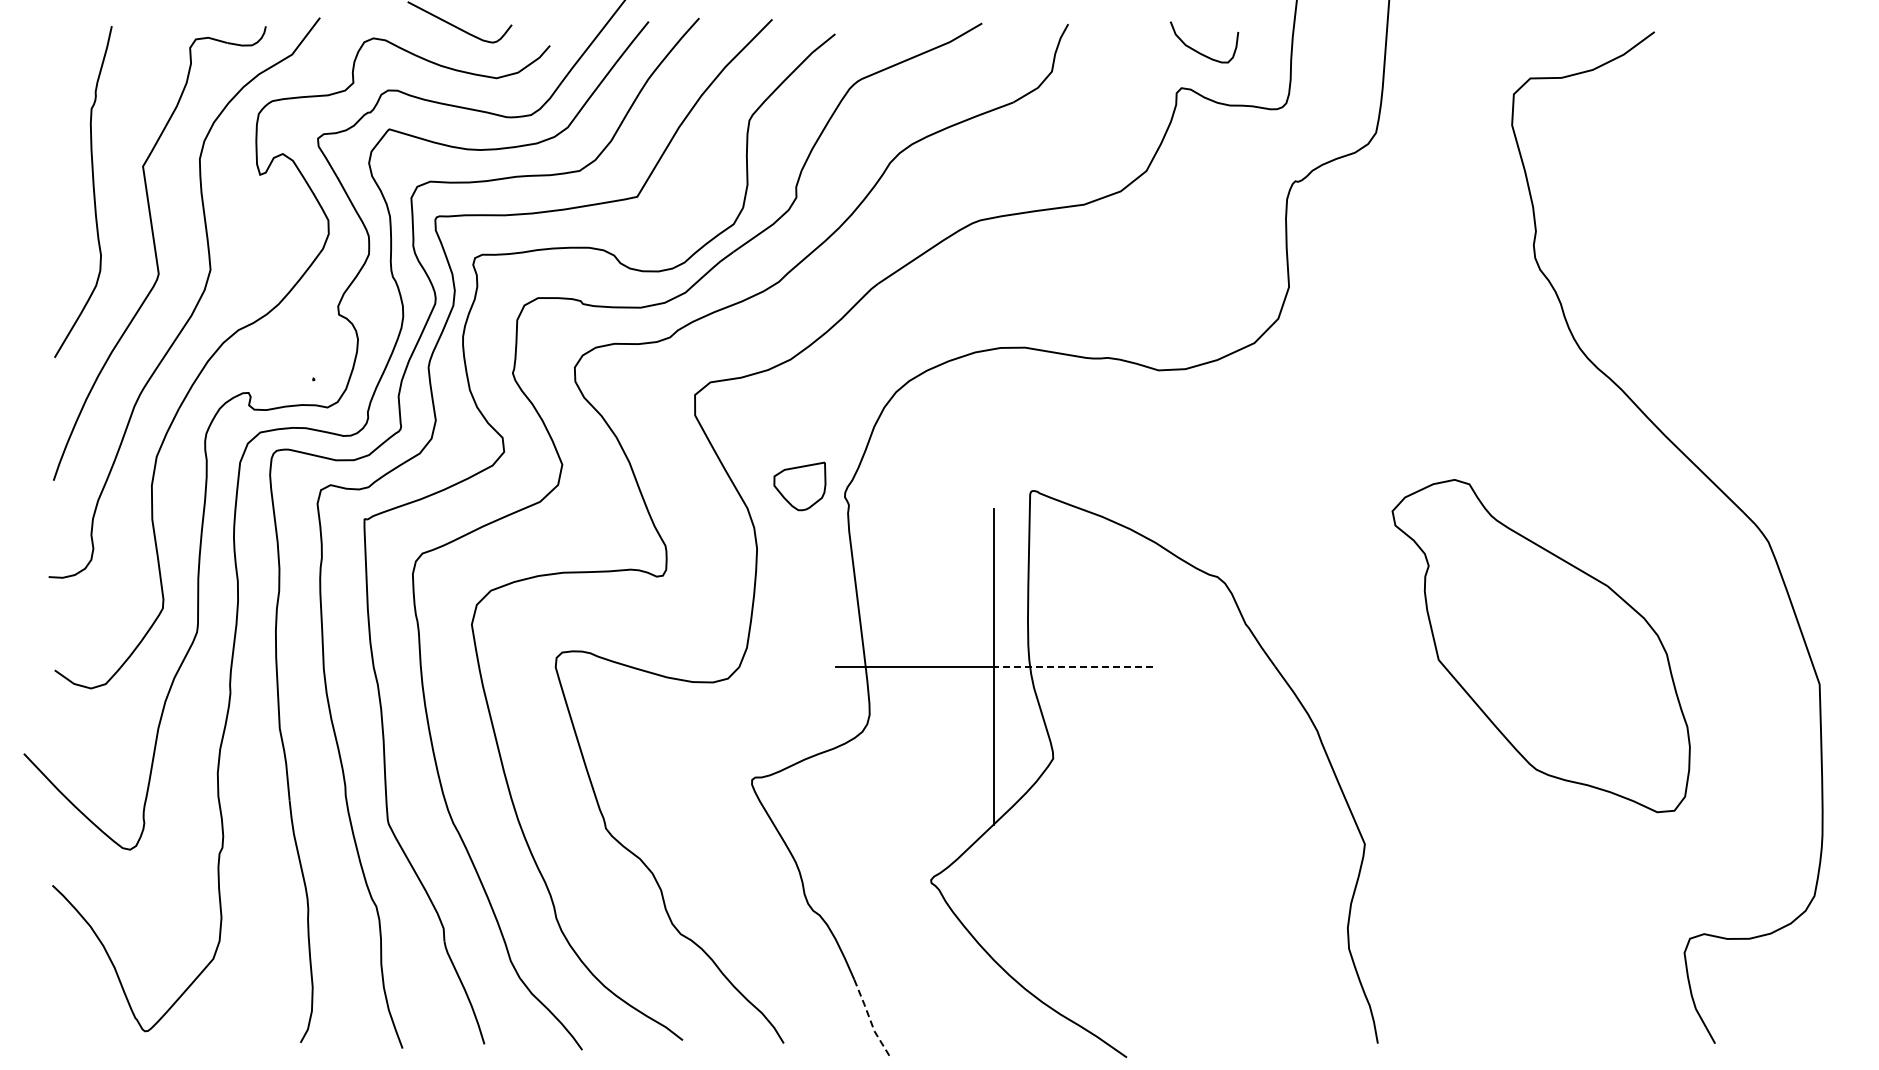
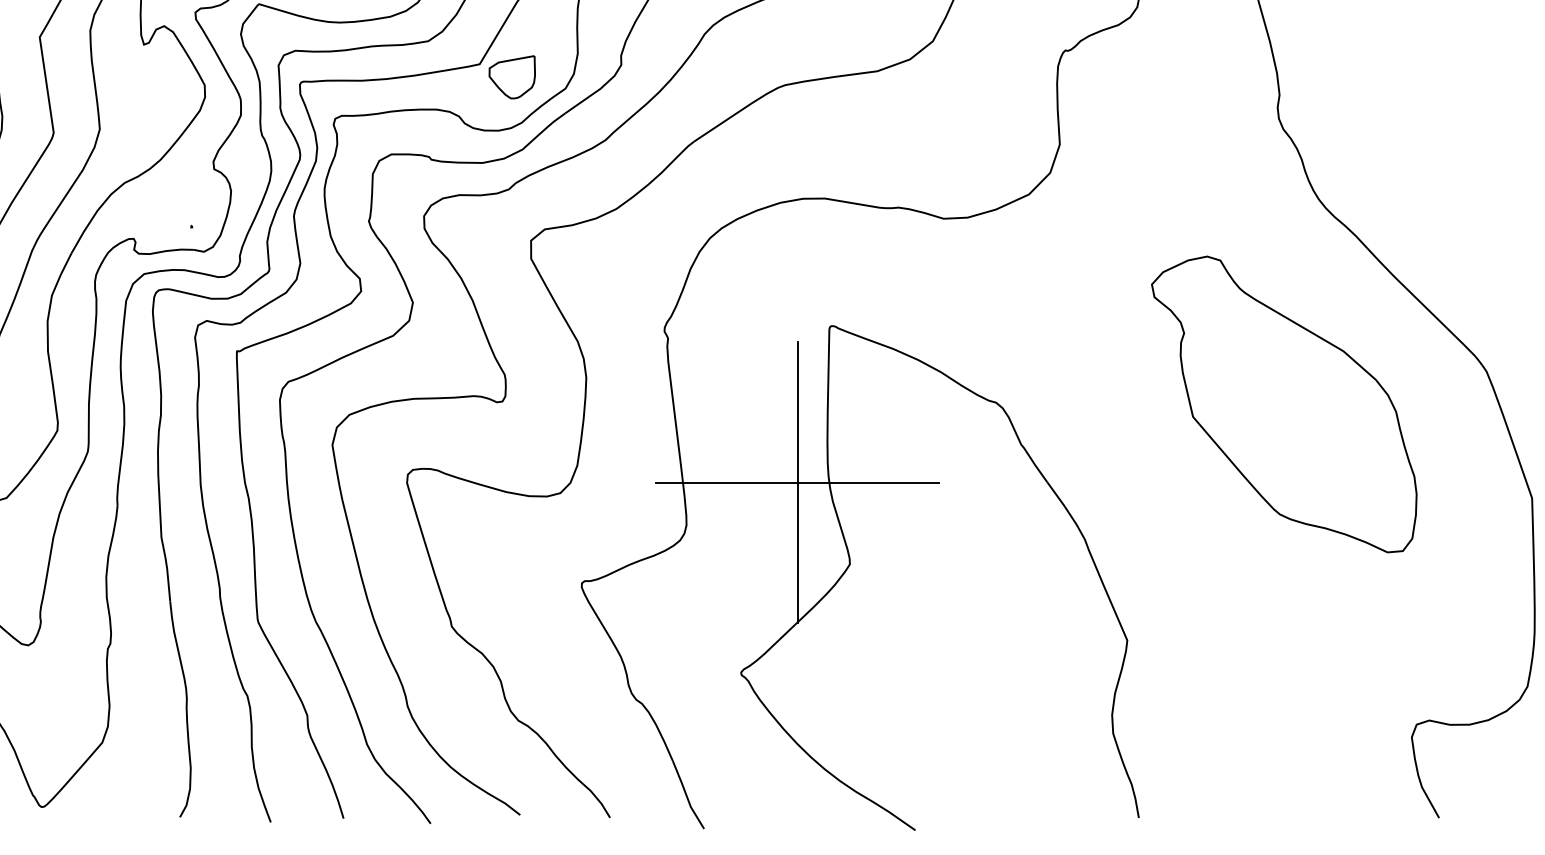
part: (799, 486) -> (511, 77), moved
part: (1540, 646) -> (1283, 404), moved
line: (1073, 666) -> (867, 482), dashed -> solid
line: (869, 1018) -> (686, 795), dashed -> solid

